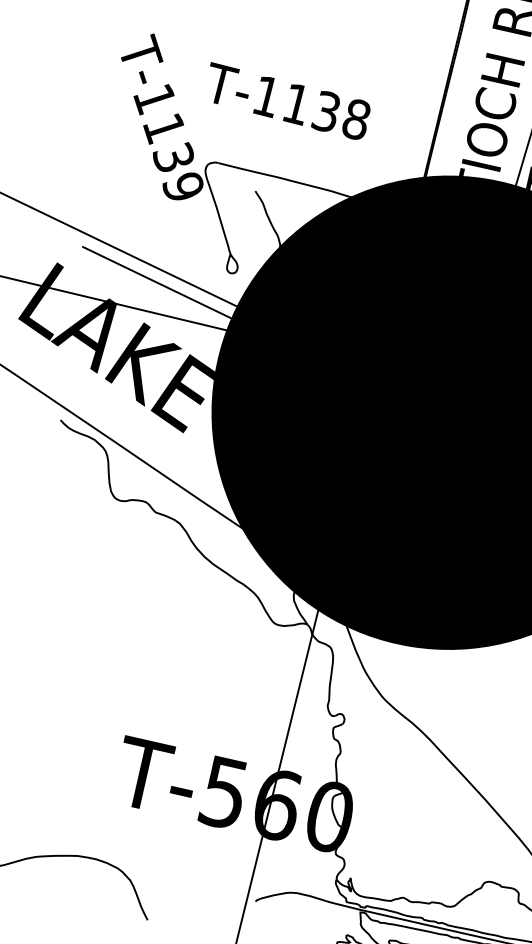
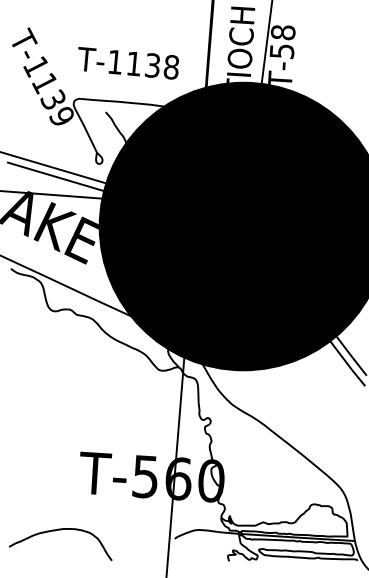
text: (287, 102) -> (128, 63), moved

